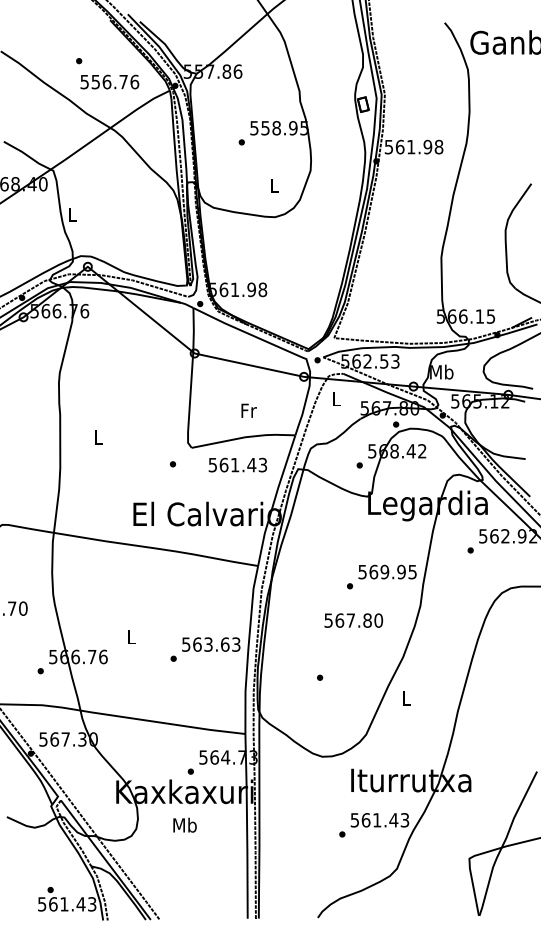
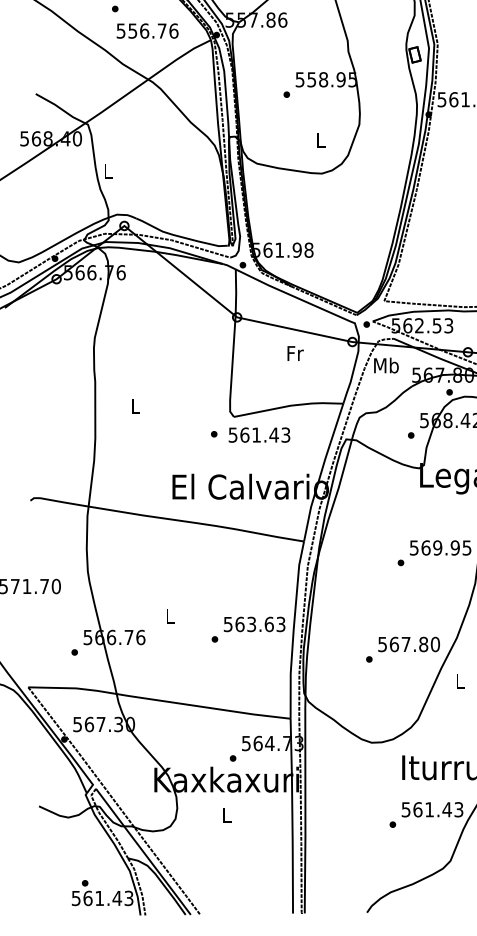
text: (335, 398) -> (385, 364), L -> Mb
text: (248, 410) -> (294, 353), moved
text: (237, 464) -> (259, 434), moved
text: (353, 620) -> (408, 644), moved
text: (184, 824) -> (226, 814), Mb -> L

